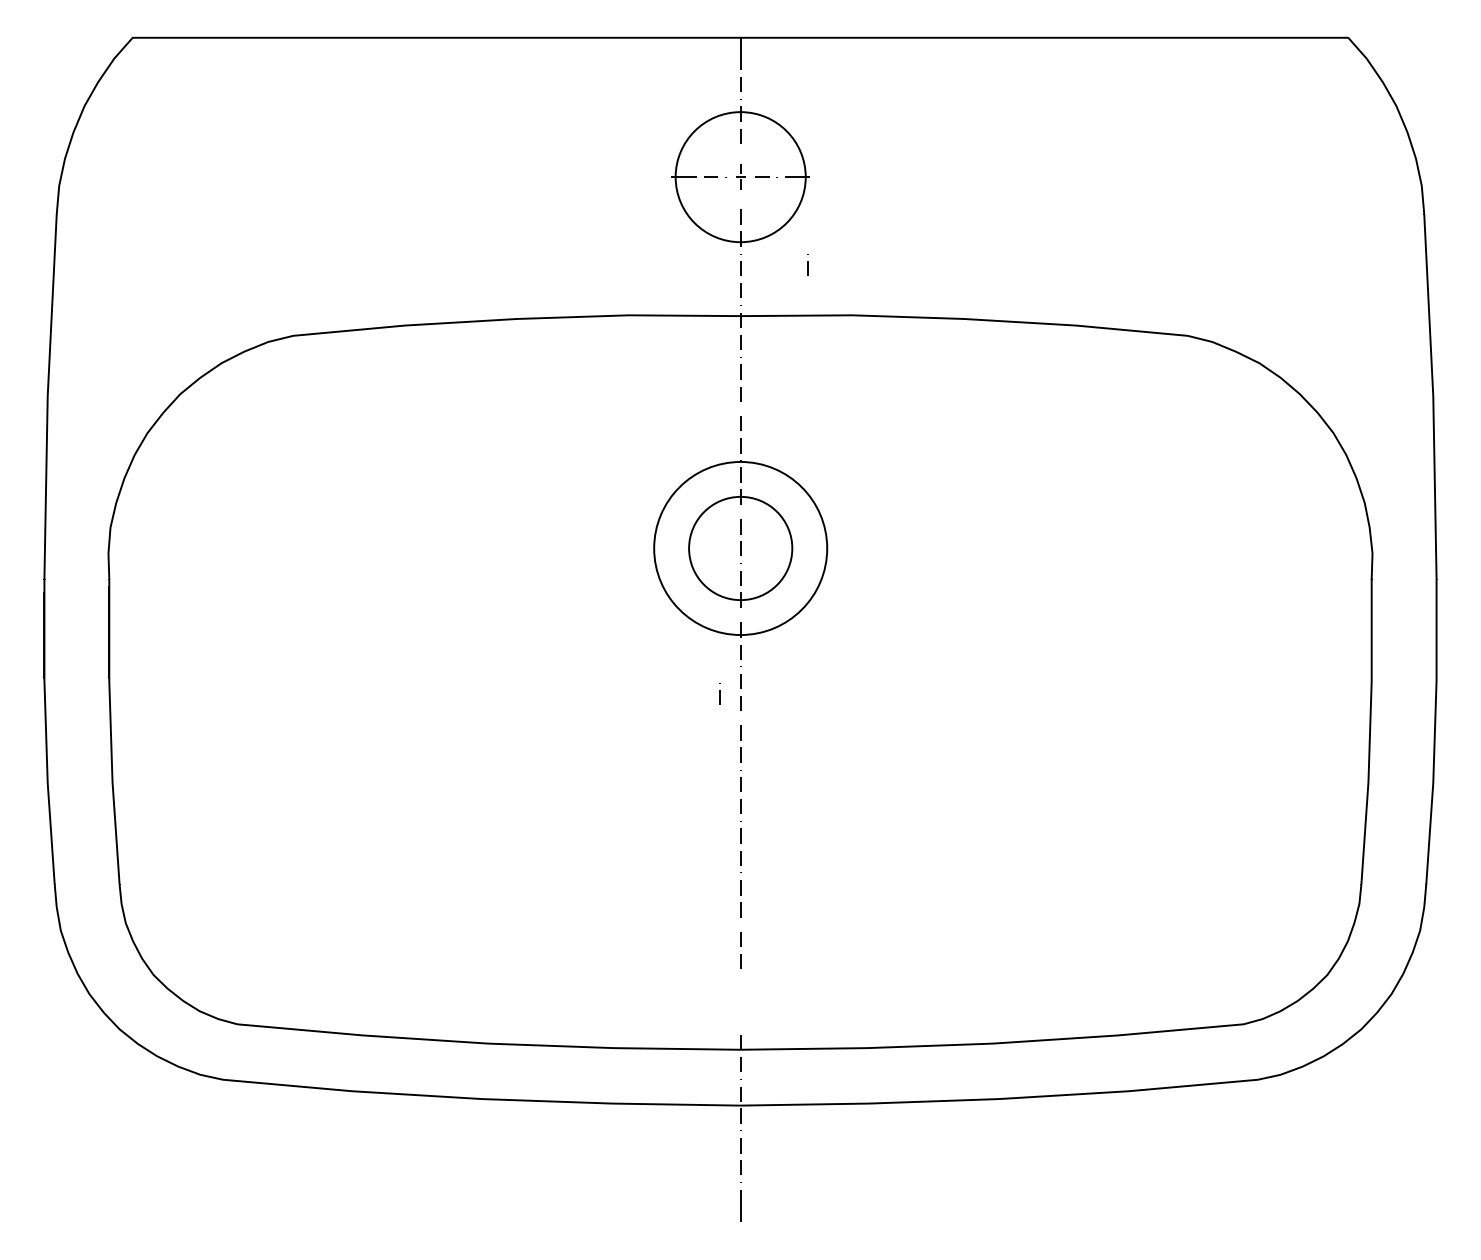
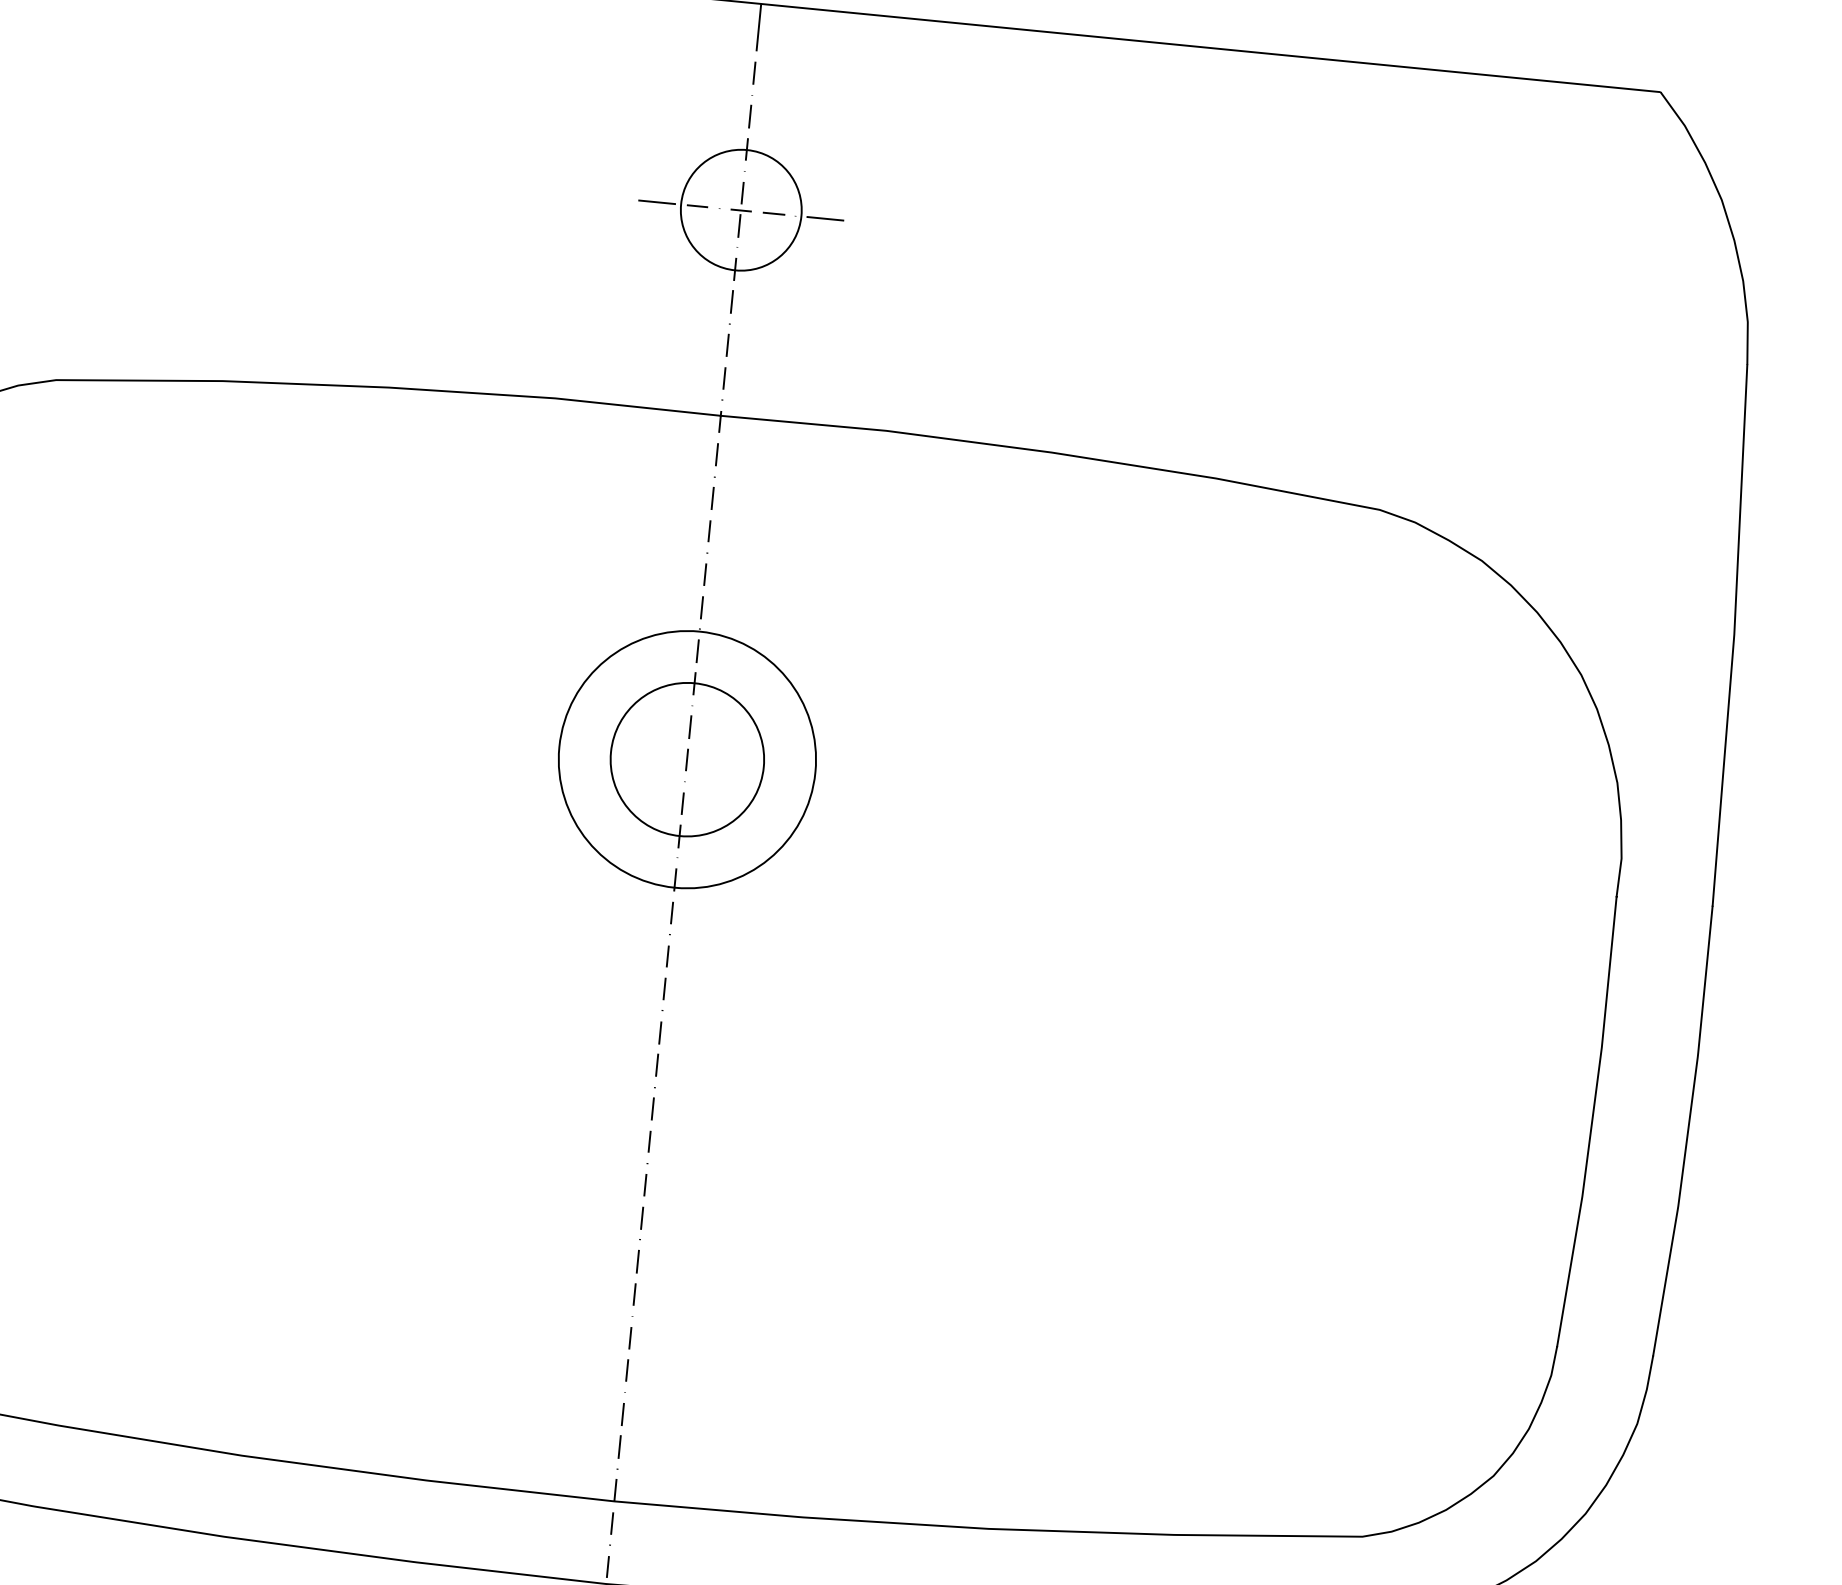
circle: (740, 176) -> (741, 209), size x0.62
part: (740, 176) -> (741, 209), size x1.43
line: (807, 264) -> (827, 349), removed
line: (719, 693) -> (634, 971), removed
line: (740, 998) -> (621, 1425), added

